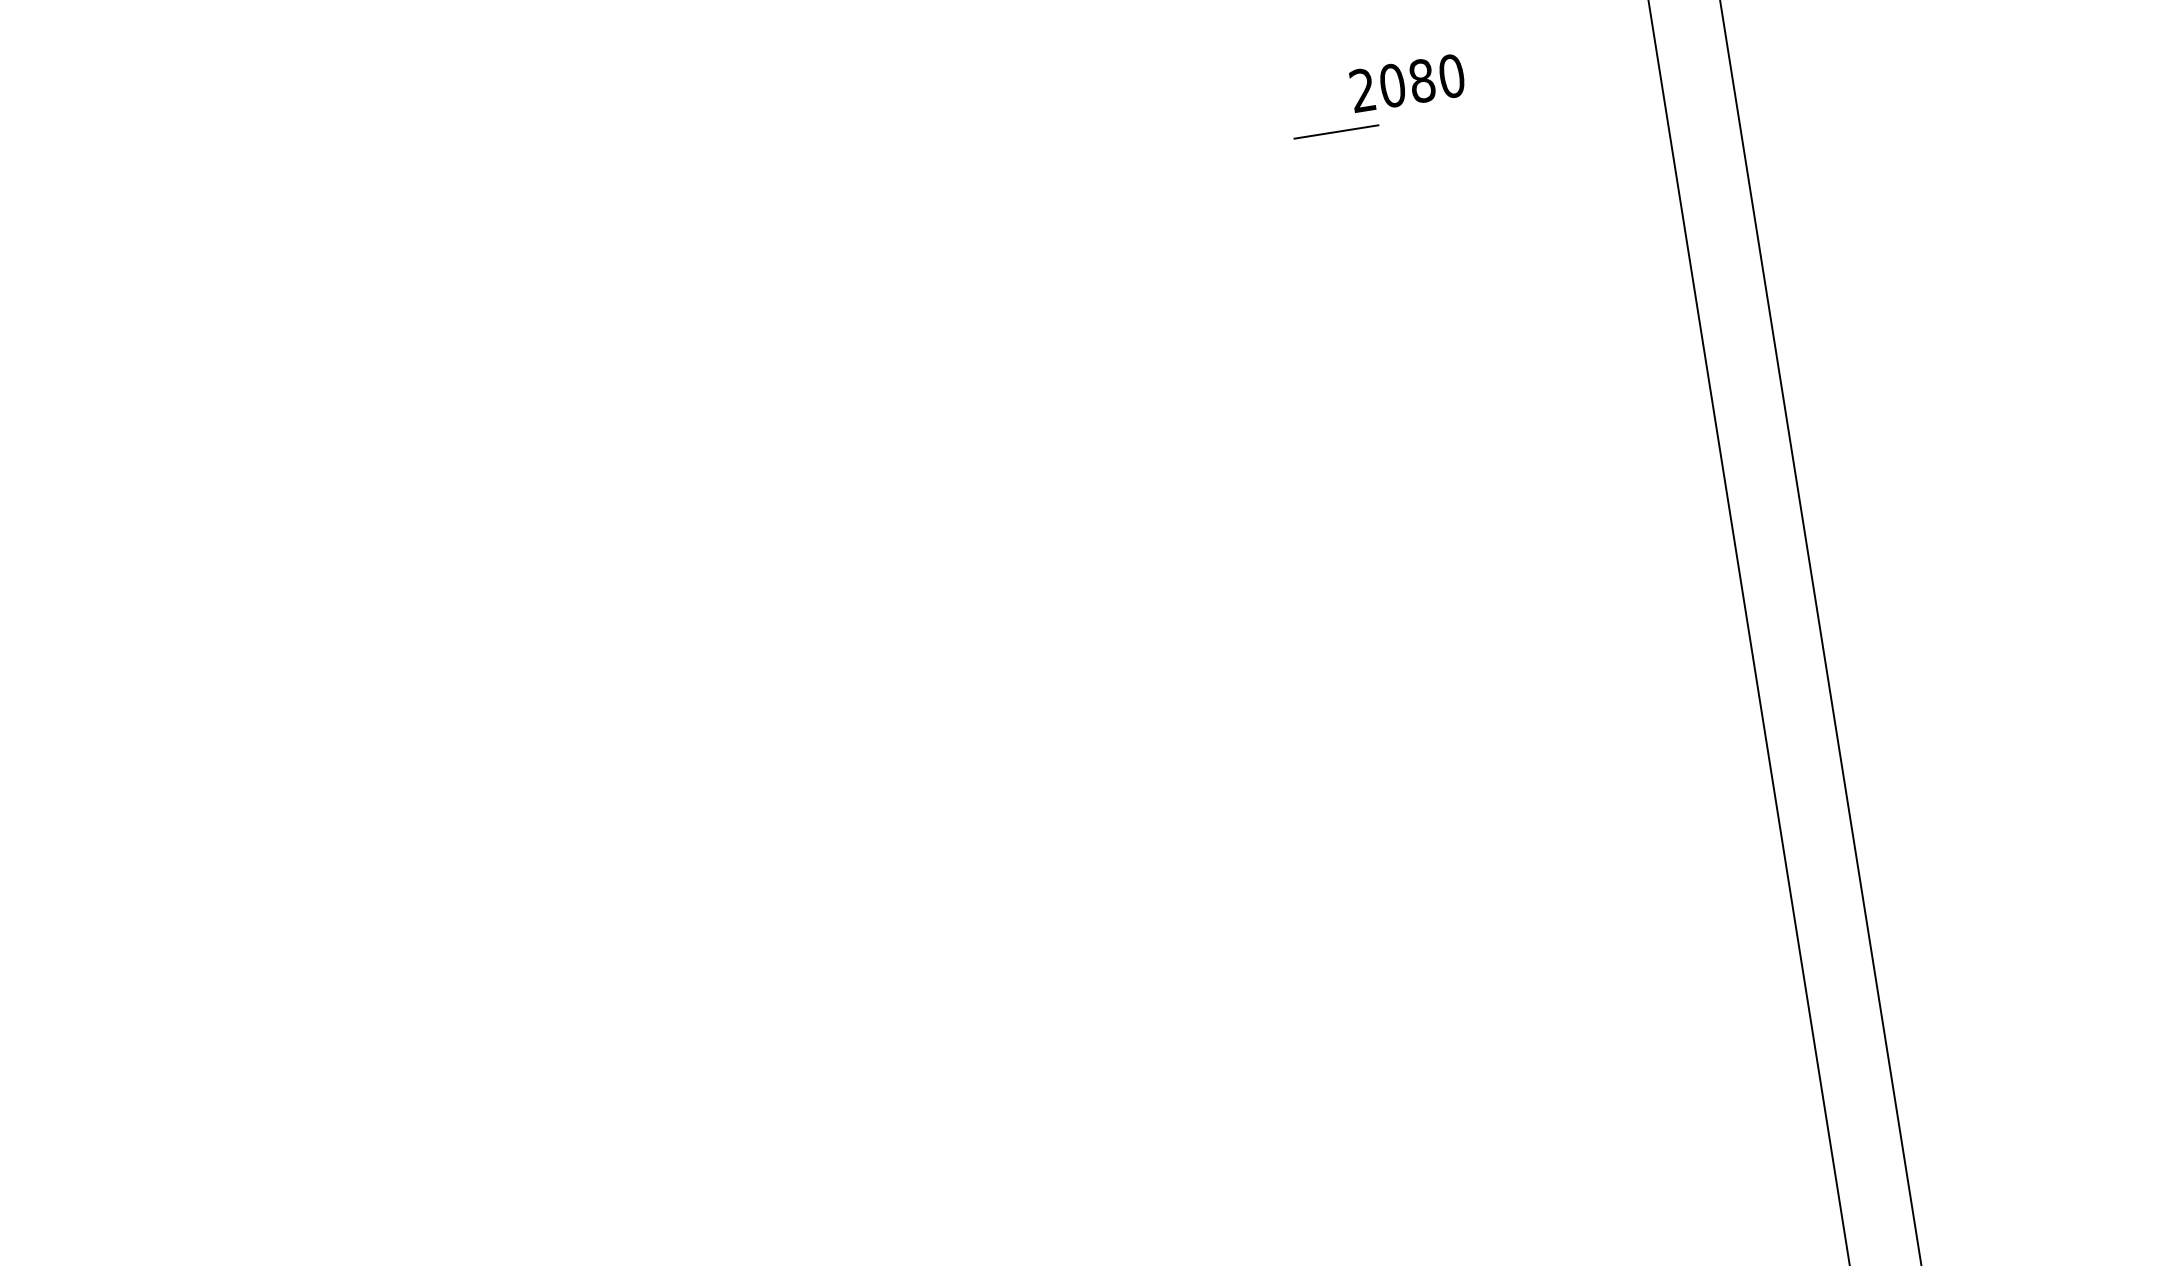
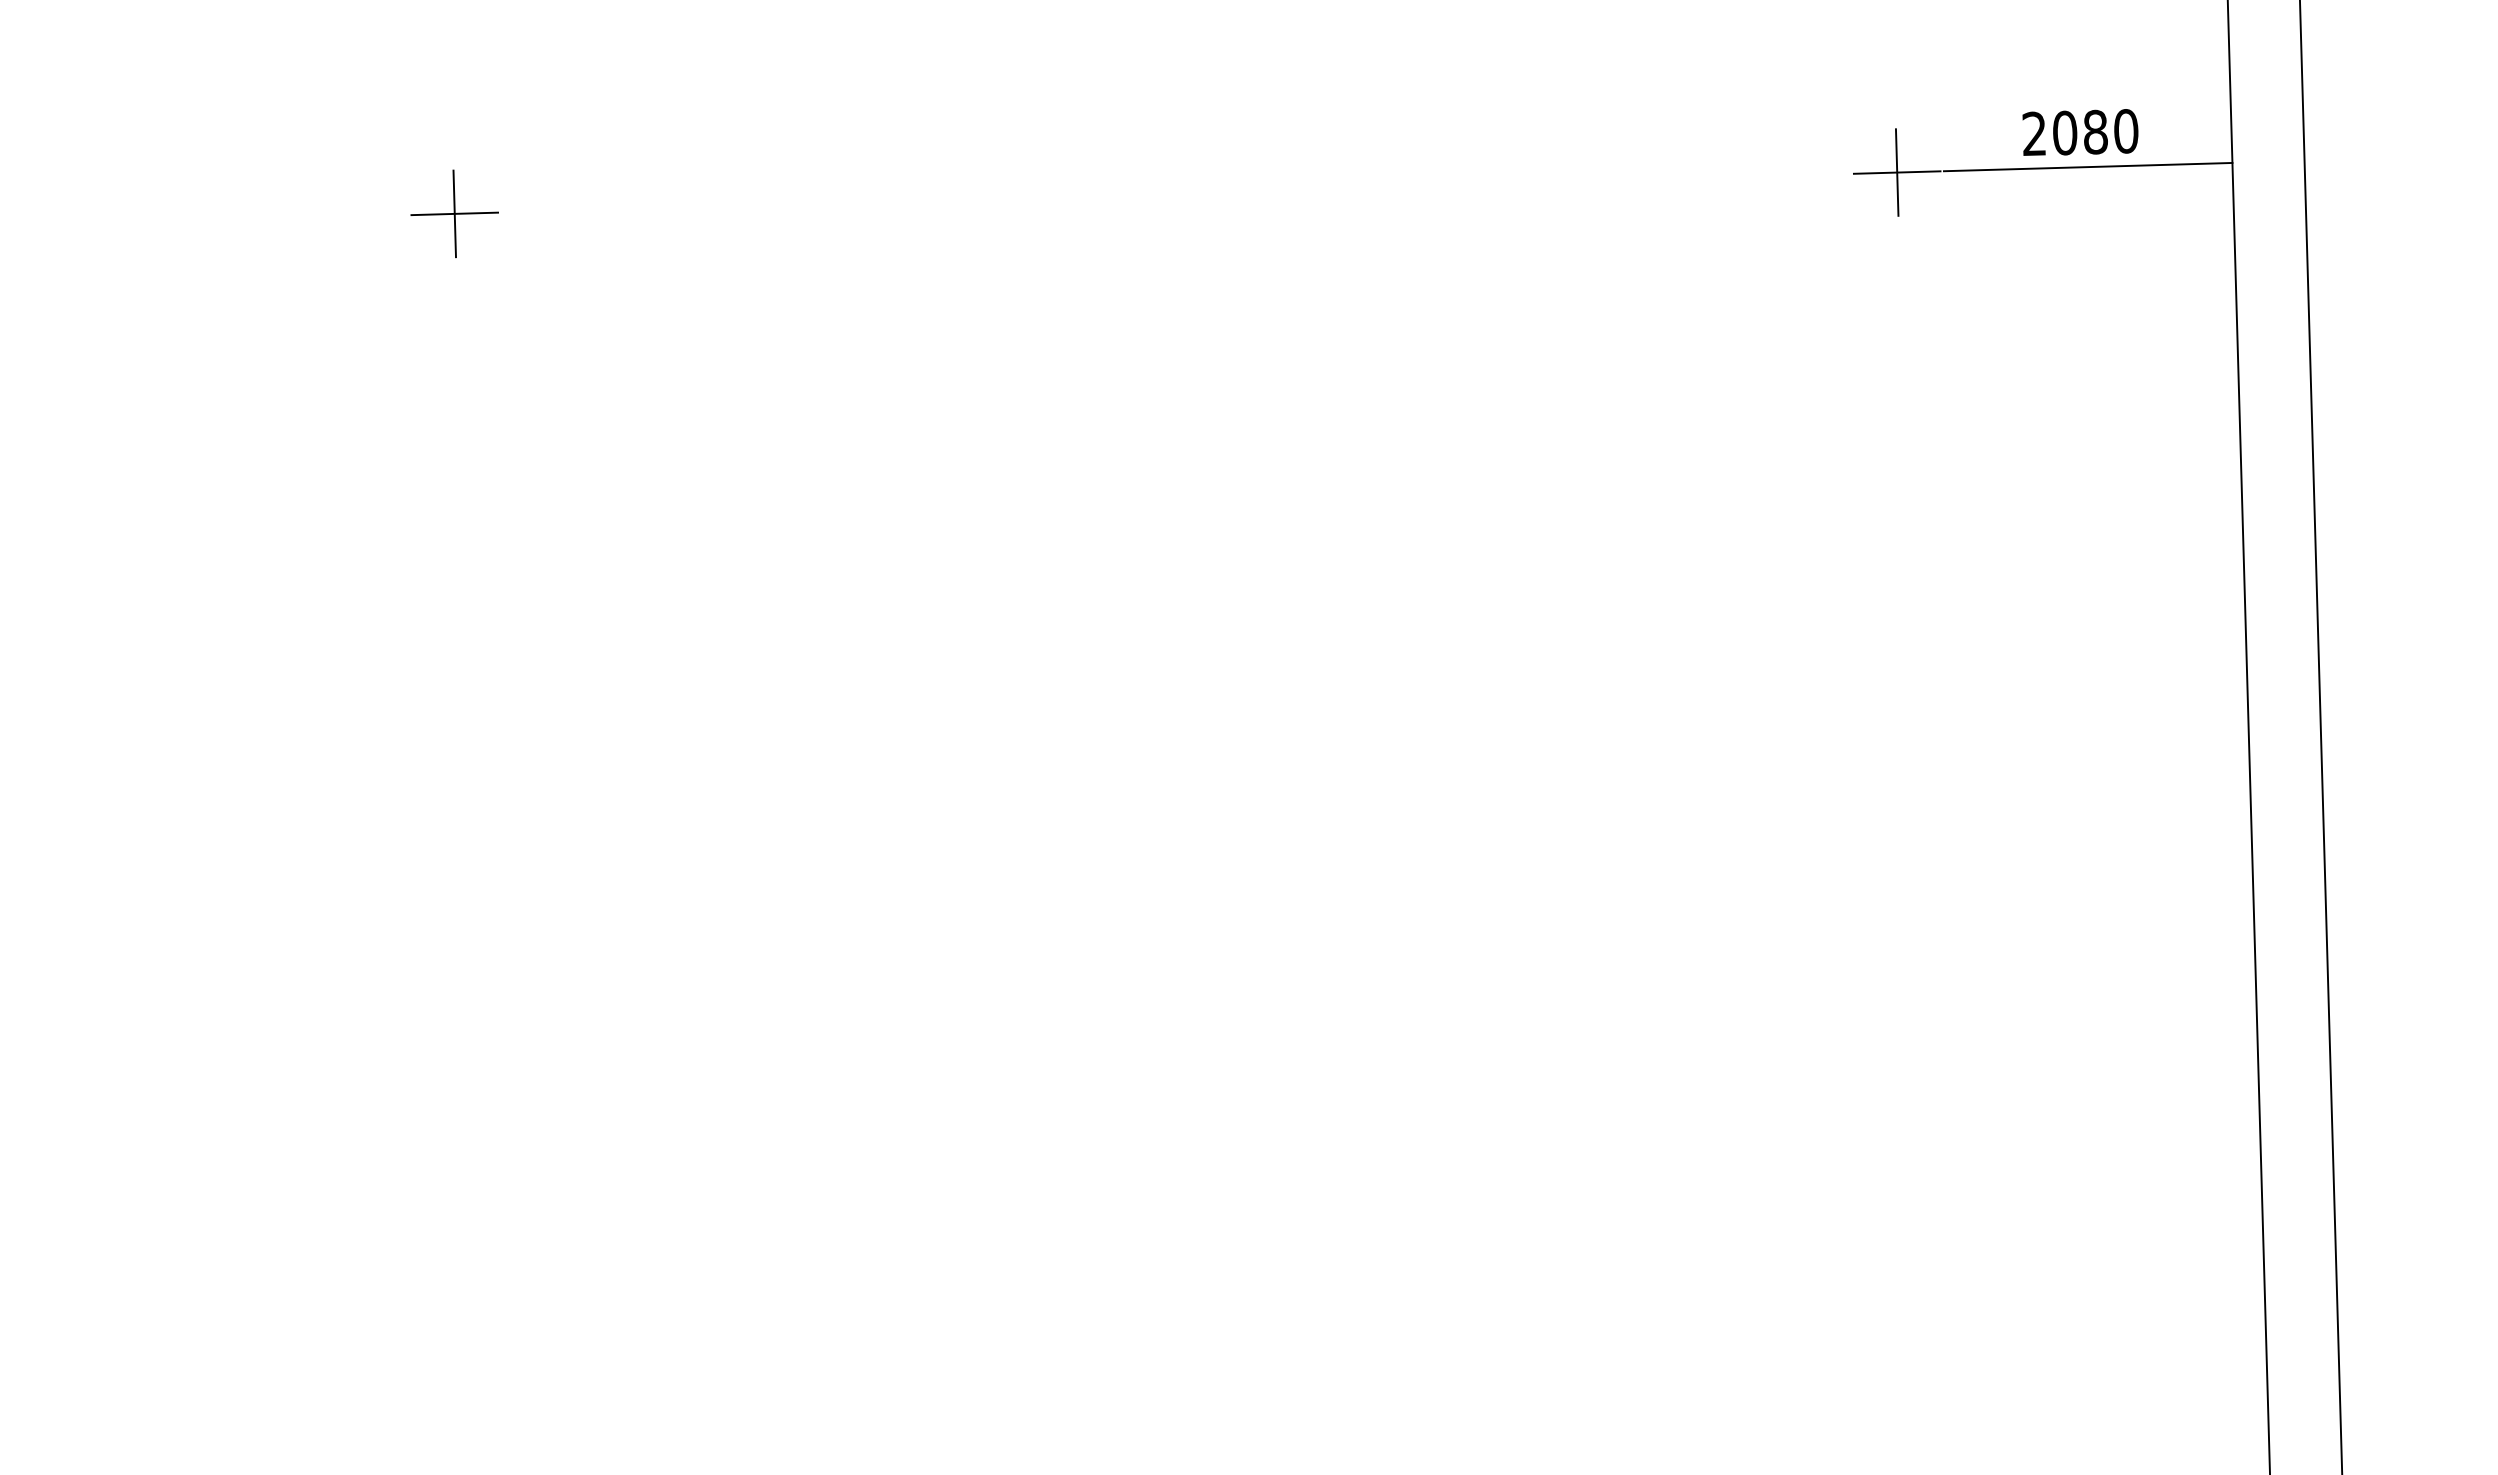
text: (1407, 83) -> (2080, 132), moved
line: (1520, 102) -> (2087, 166), added
line: (1335, 132) -> (1896, 172), added

